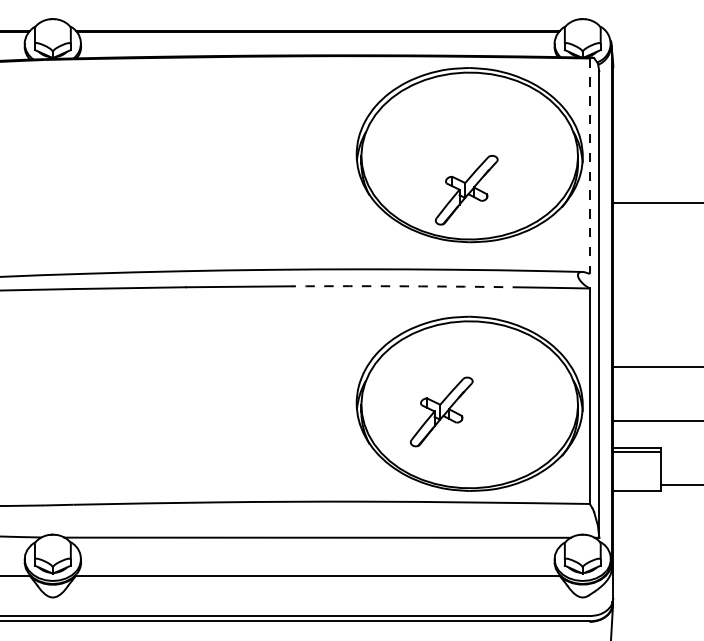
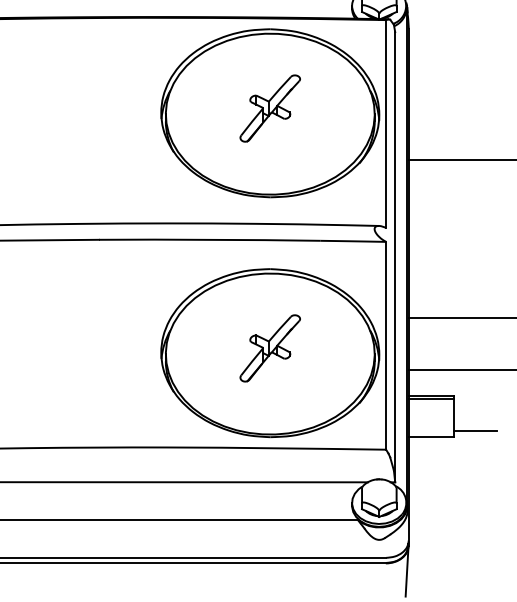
line: (589, 166) -> (385, 124), dashed -> solid
part: (466, 190) -> (270, 108), moved
arc: (407, 286) -> (210, 239), dashed -> solid
part: (441, 411) -> (270, 347), moved

